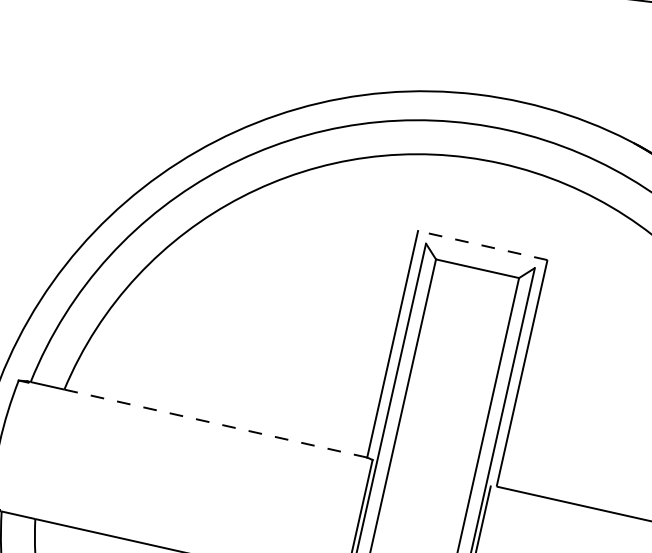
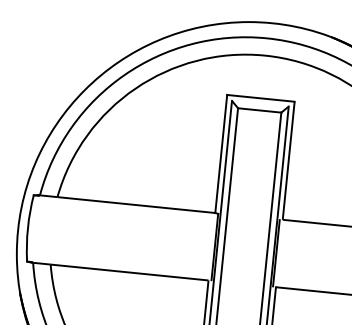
line: (481, 245) -> (260, 98), dashed -> solid
line: (215, 424) -> (136, 205), dashed -> solid

